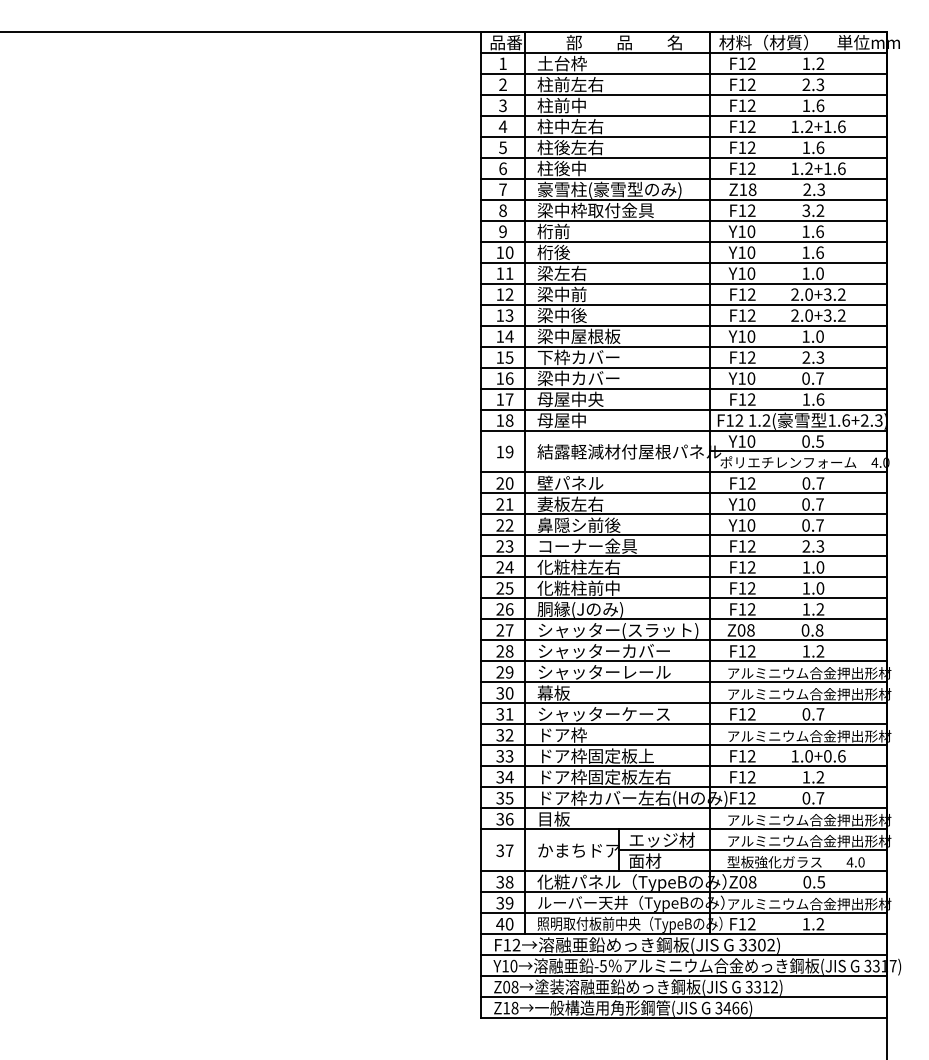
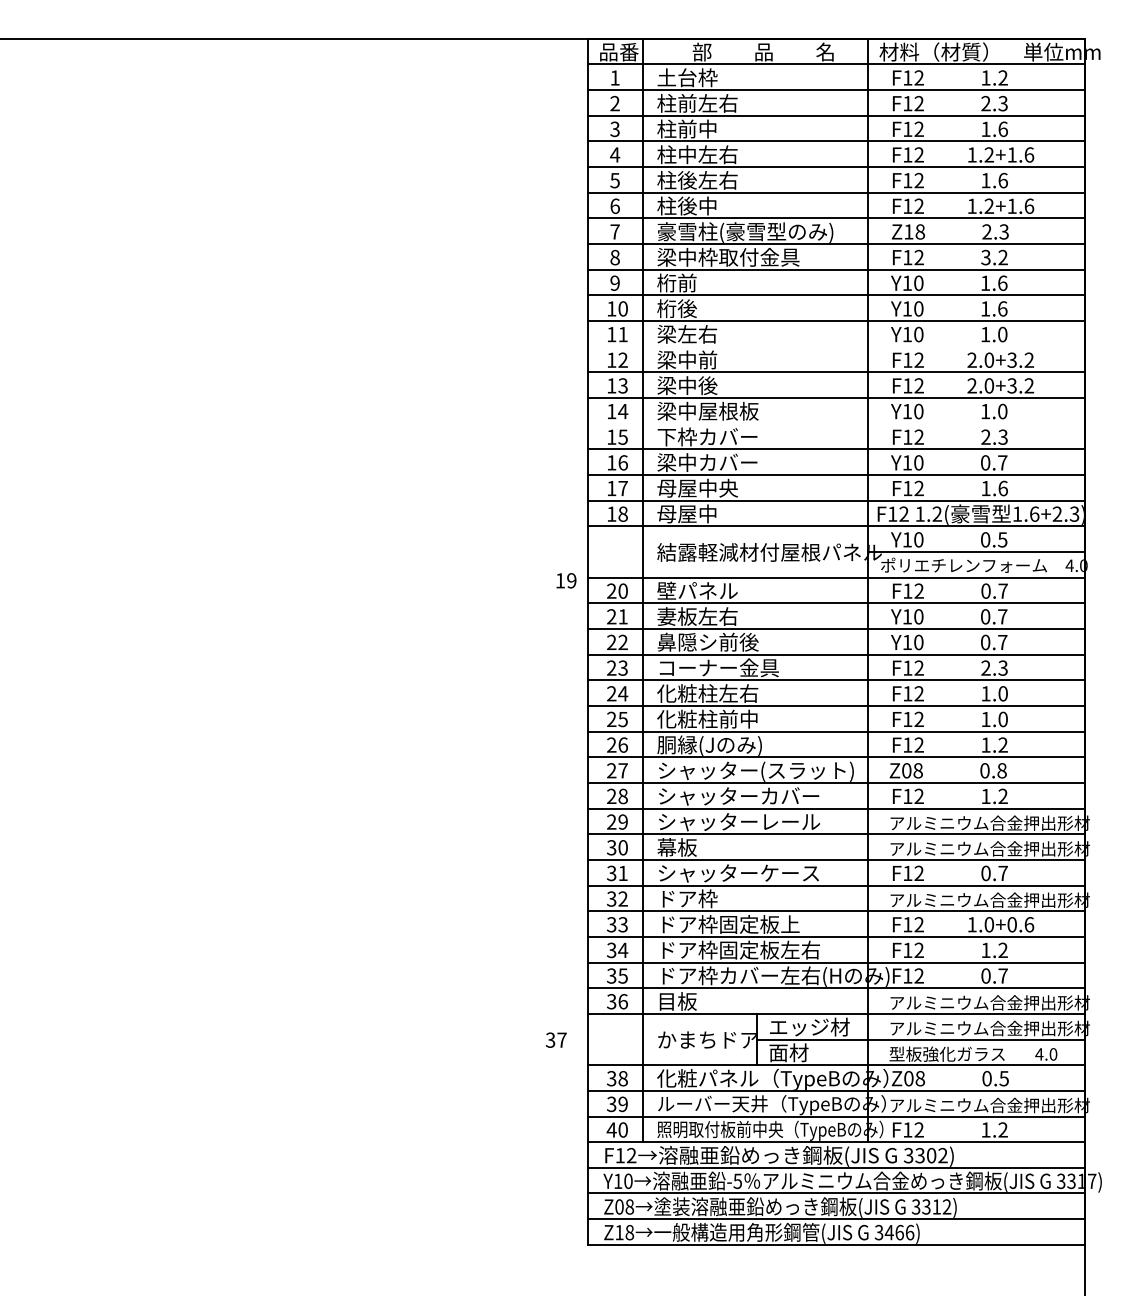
line: (683, 283) -> (835, 346), removed
line: (683, 346) -> (835, 423), removed
text: (505, 451) -> (566, 580), moved
text: (504, 850) -> (555, 1039), moved

